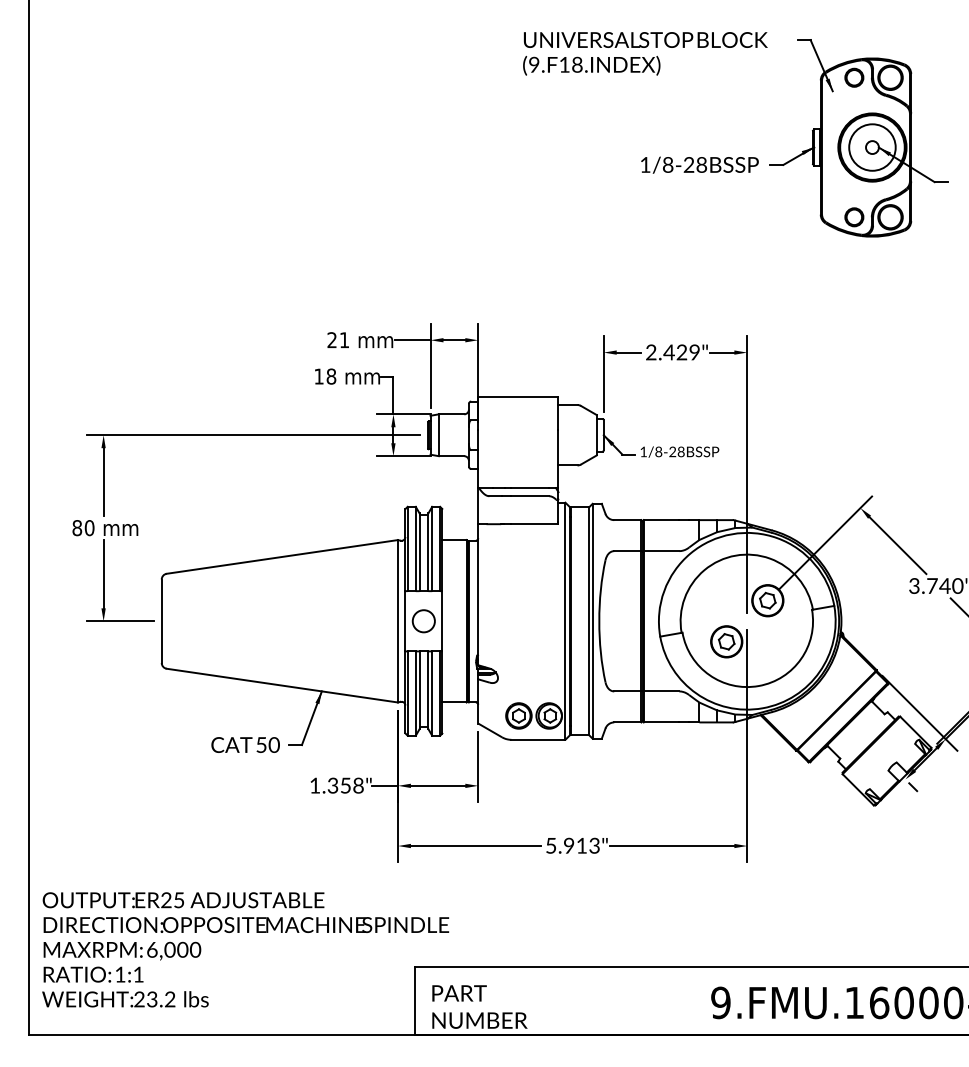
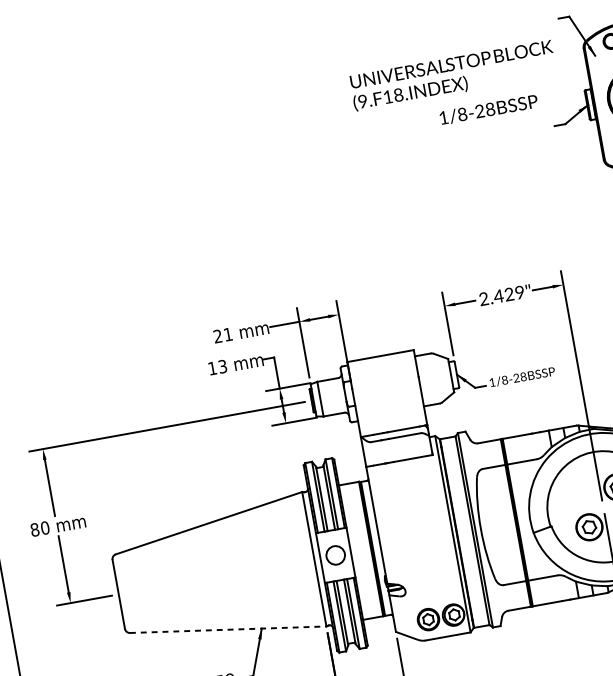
text: (645, 53) -> (453, 75), moved
text: (699, 164) -> (488, 109), moved
text: (331, 376) -> (222, 366), 18 -> 13
line: (282, 685) -> (228, 629), solid -> dashed

